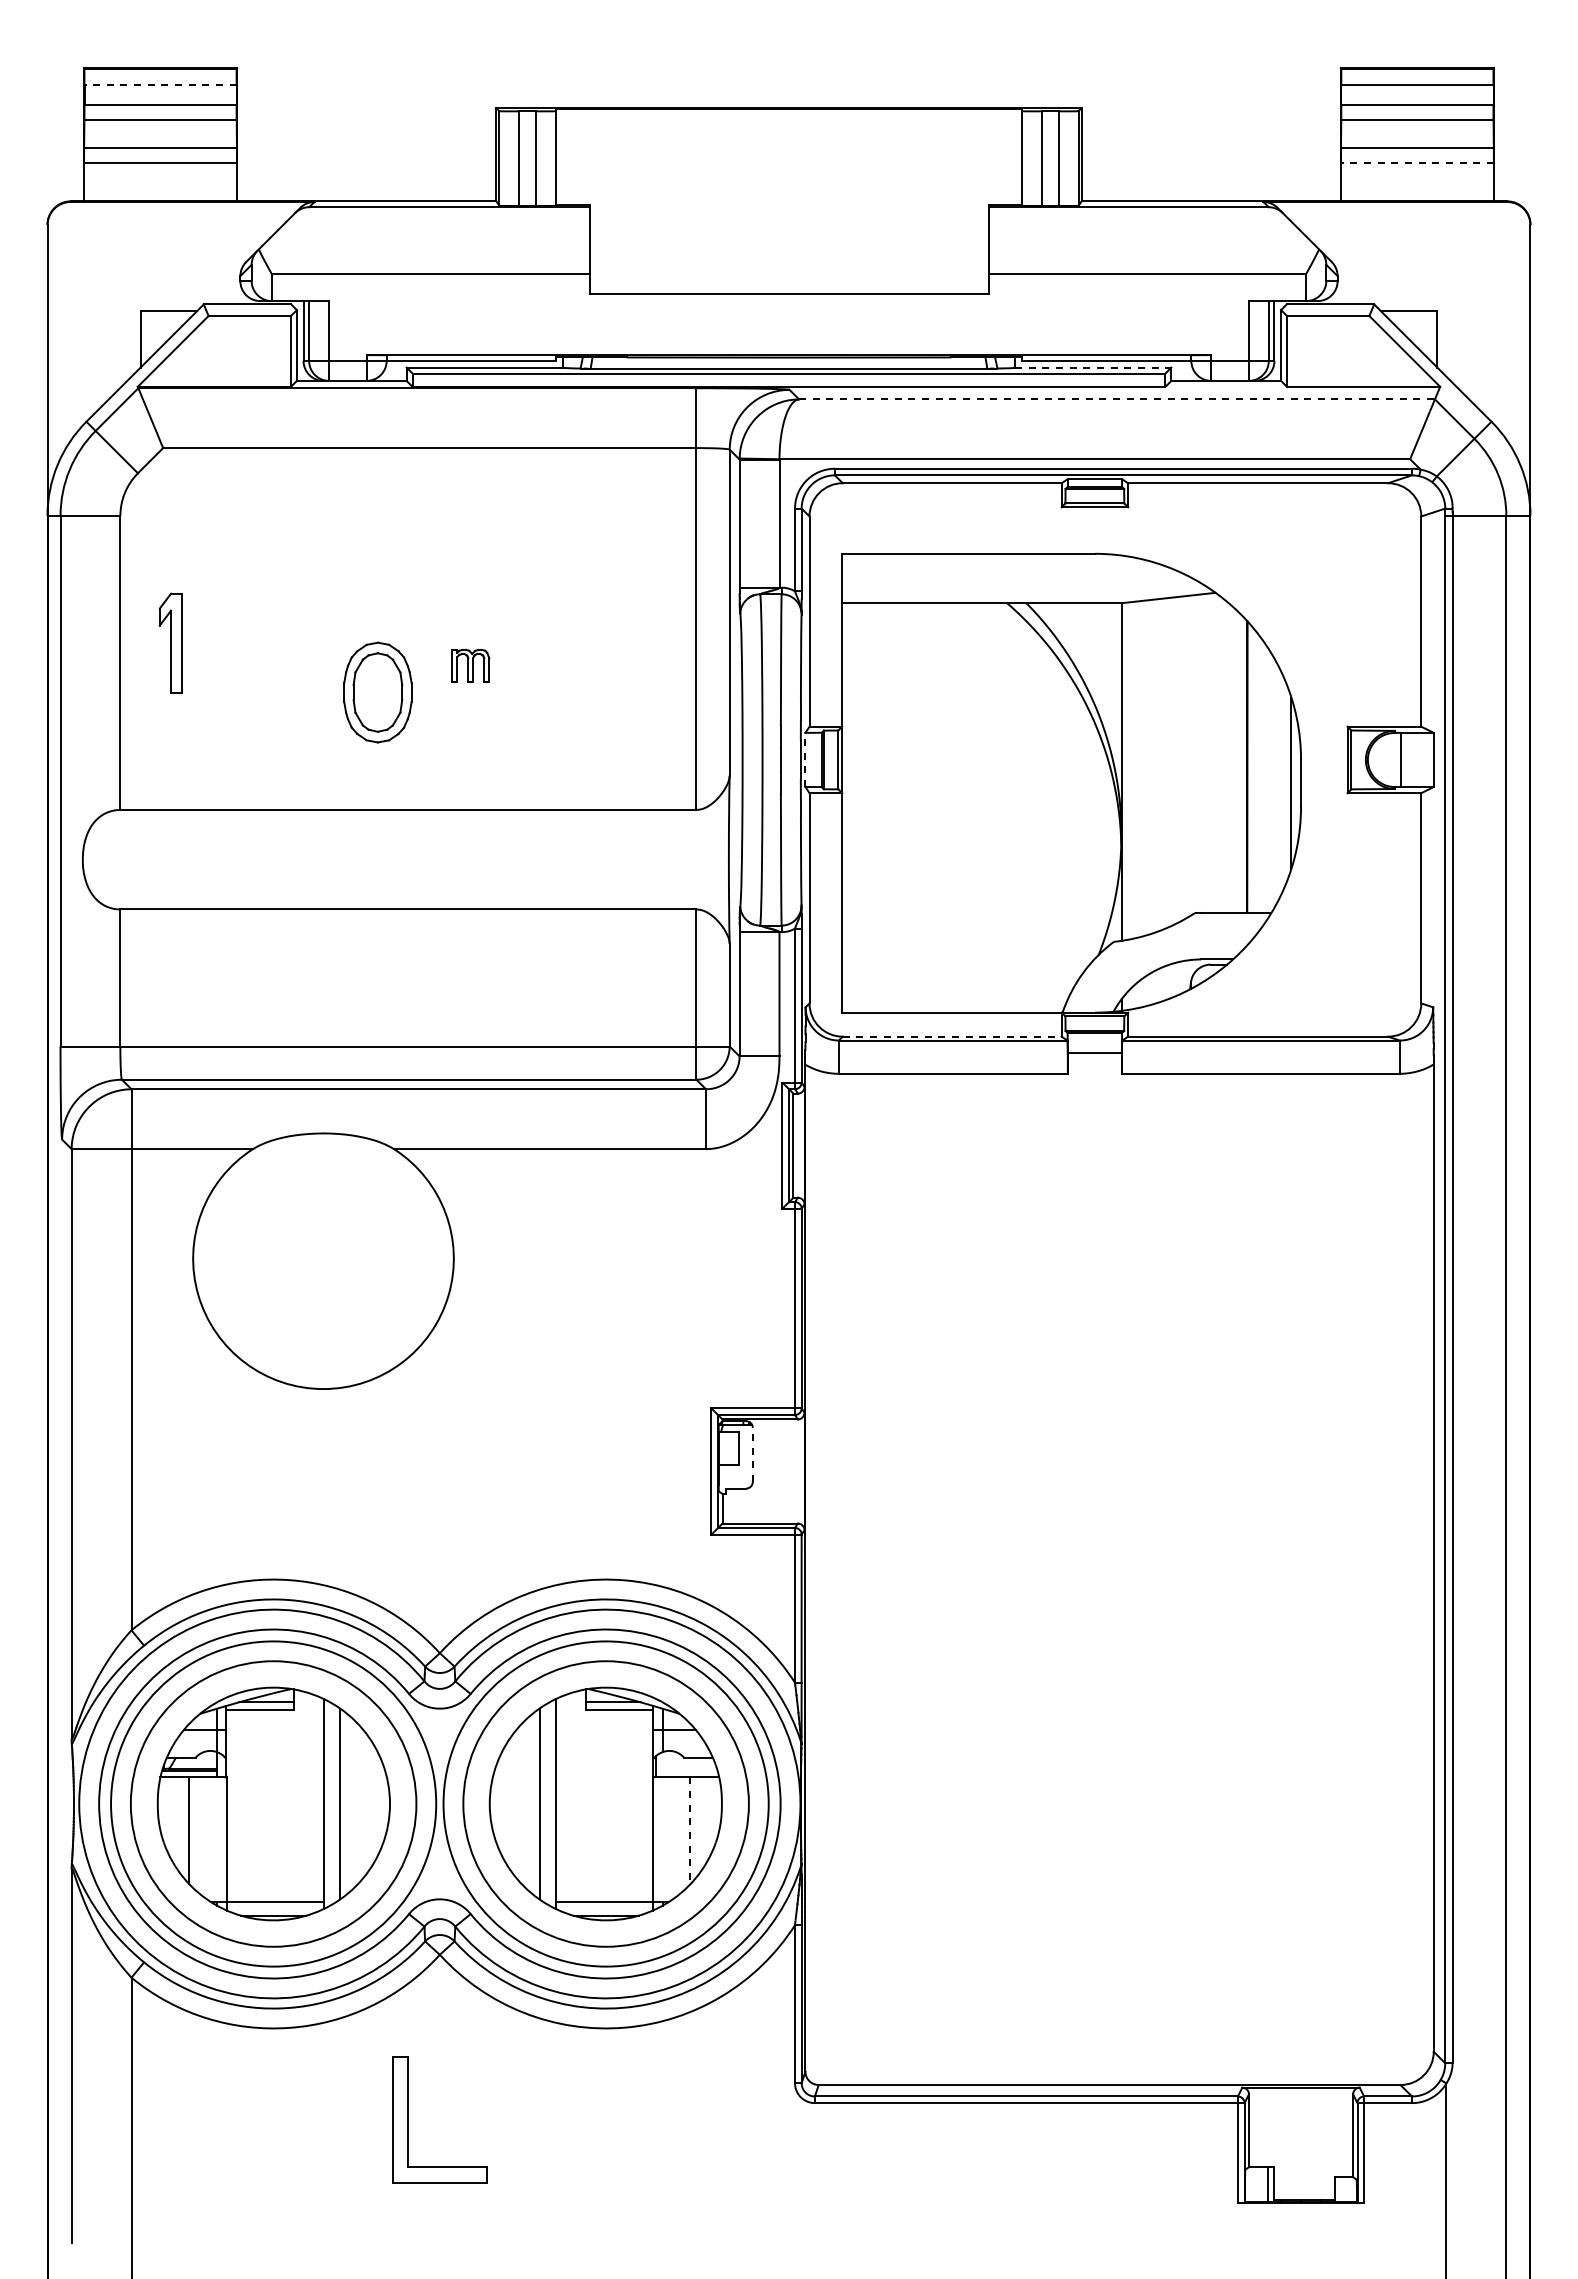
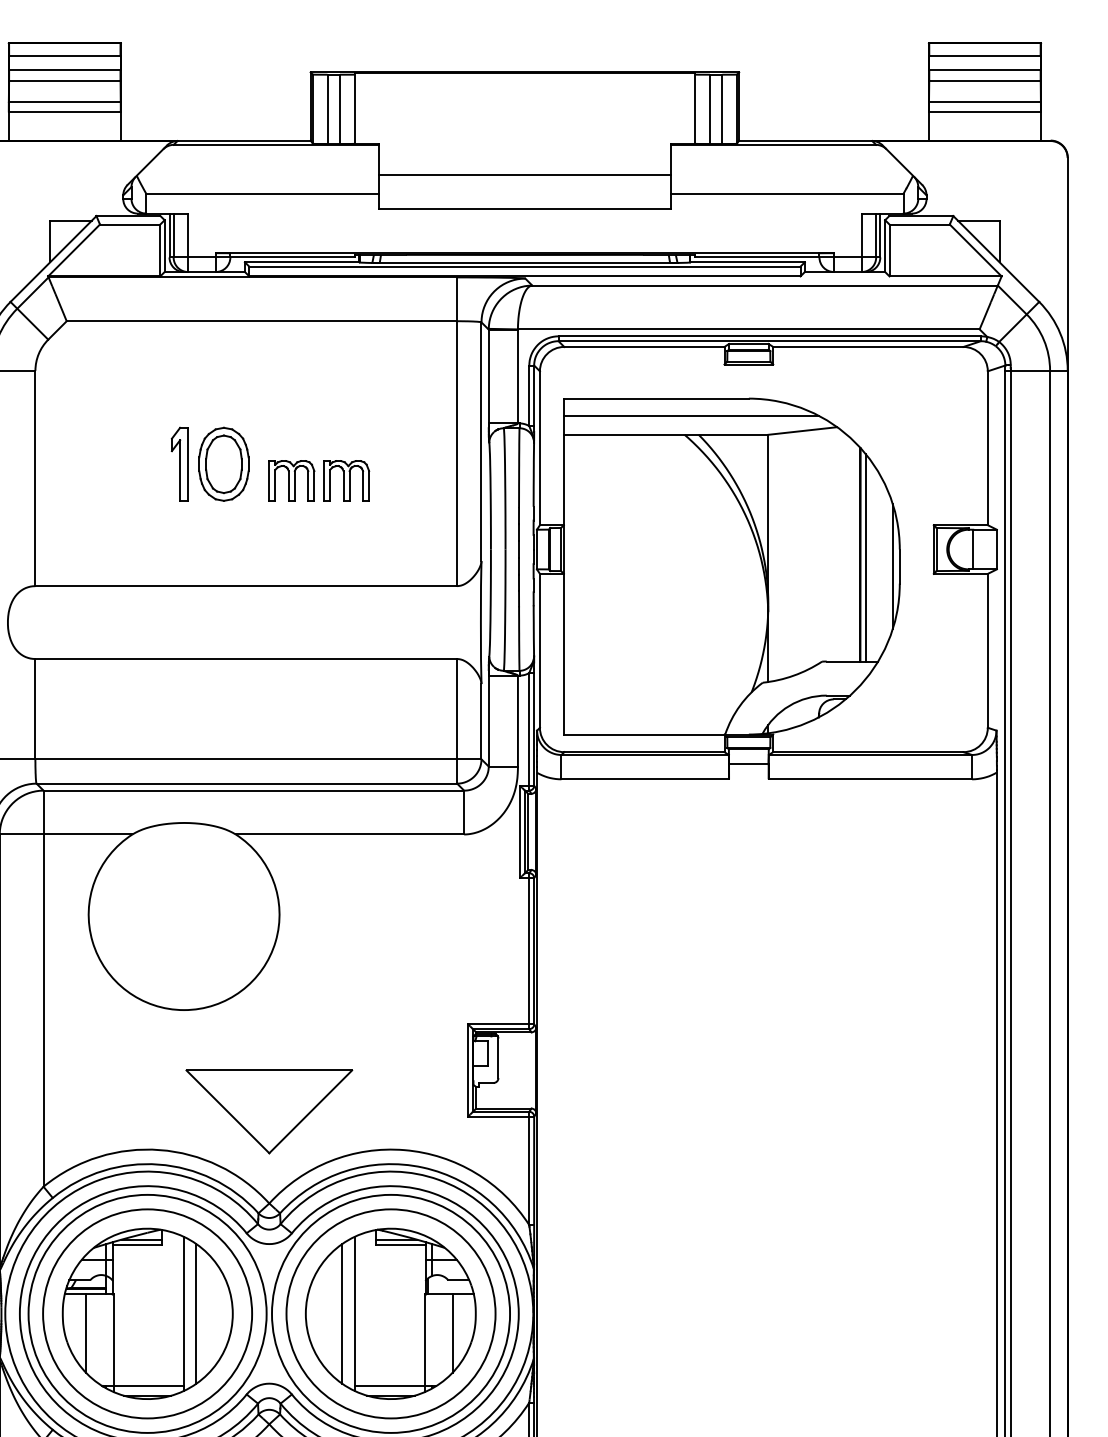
line: (160, 85) -> (64, 55), dashed -> solid
line: (1416, 162) -> (984, 112), dashed -> solid
line: (788, 247) -> (524, 174), added
line: (1093, 367) -> (747, 262), dashed -> solid
line: (1117, 399) -> (765, 285), dashed -> solid
line: (1016, 577) -> (691, 415), added
part: (170, 642) -> (179, 463), moved
part: (470, 665) -> (291, 480), size x1.67
part: (545, 665) -> (346, 480), added
part: (377, 692) -> (223, 464), moved
line: (805, 759) -> (536, 549), dashed -> solid
line: (1254, 770) -> (865, 557), added
line: (952, 1036) -> (644, 752), dashed -> solid
line: (752, 1454) -> (498, 1058), dashed -> solid
part: (439, 1527) -> (269, 1111), added
line: (690, 1831) -> (452, 1334), dashed -> solid

